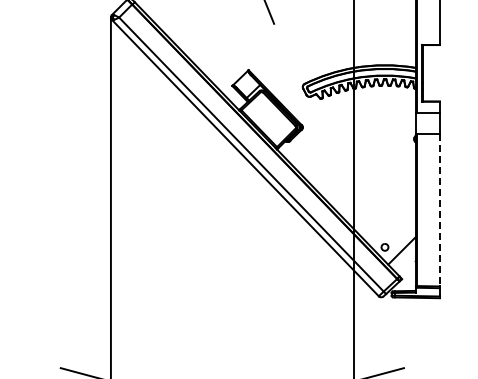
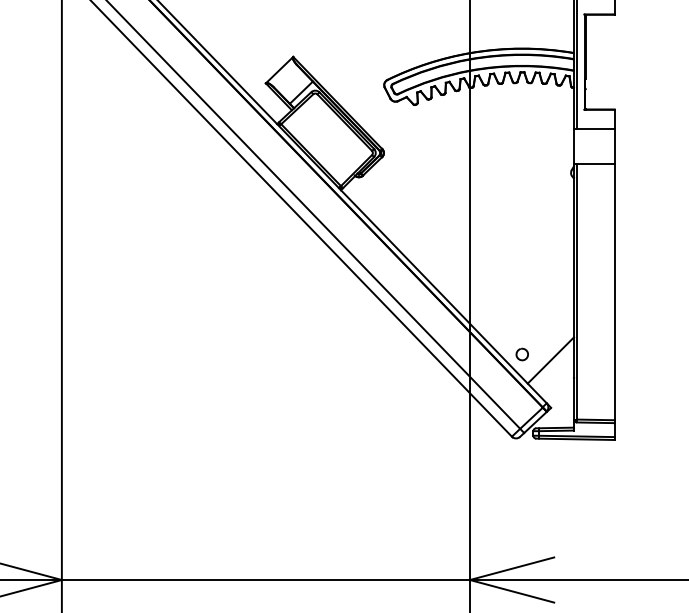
line: (440, 210) -> (615, 292), dashed -> solid

